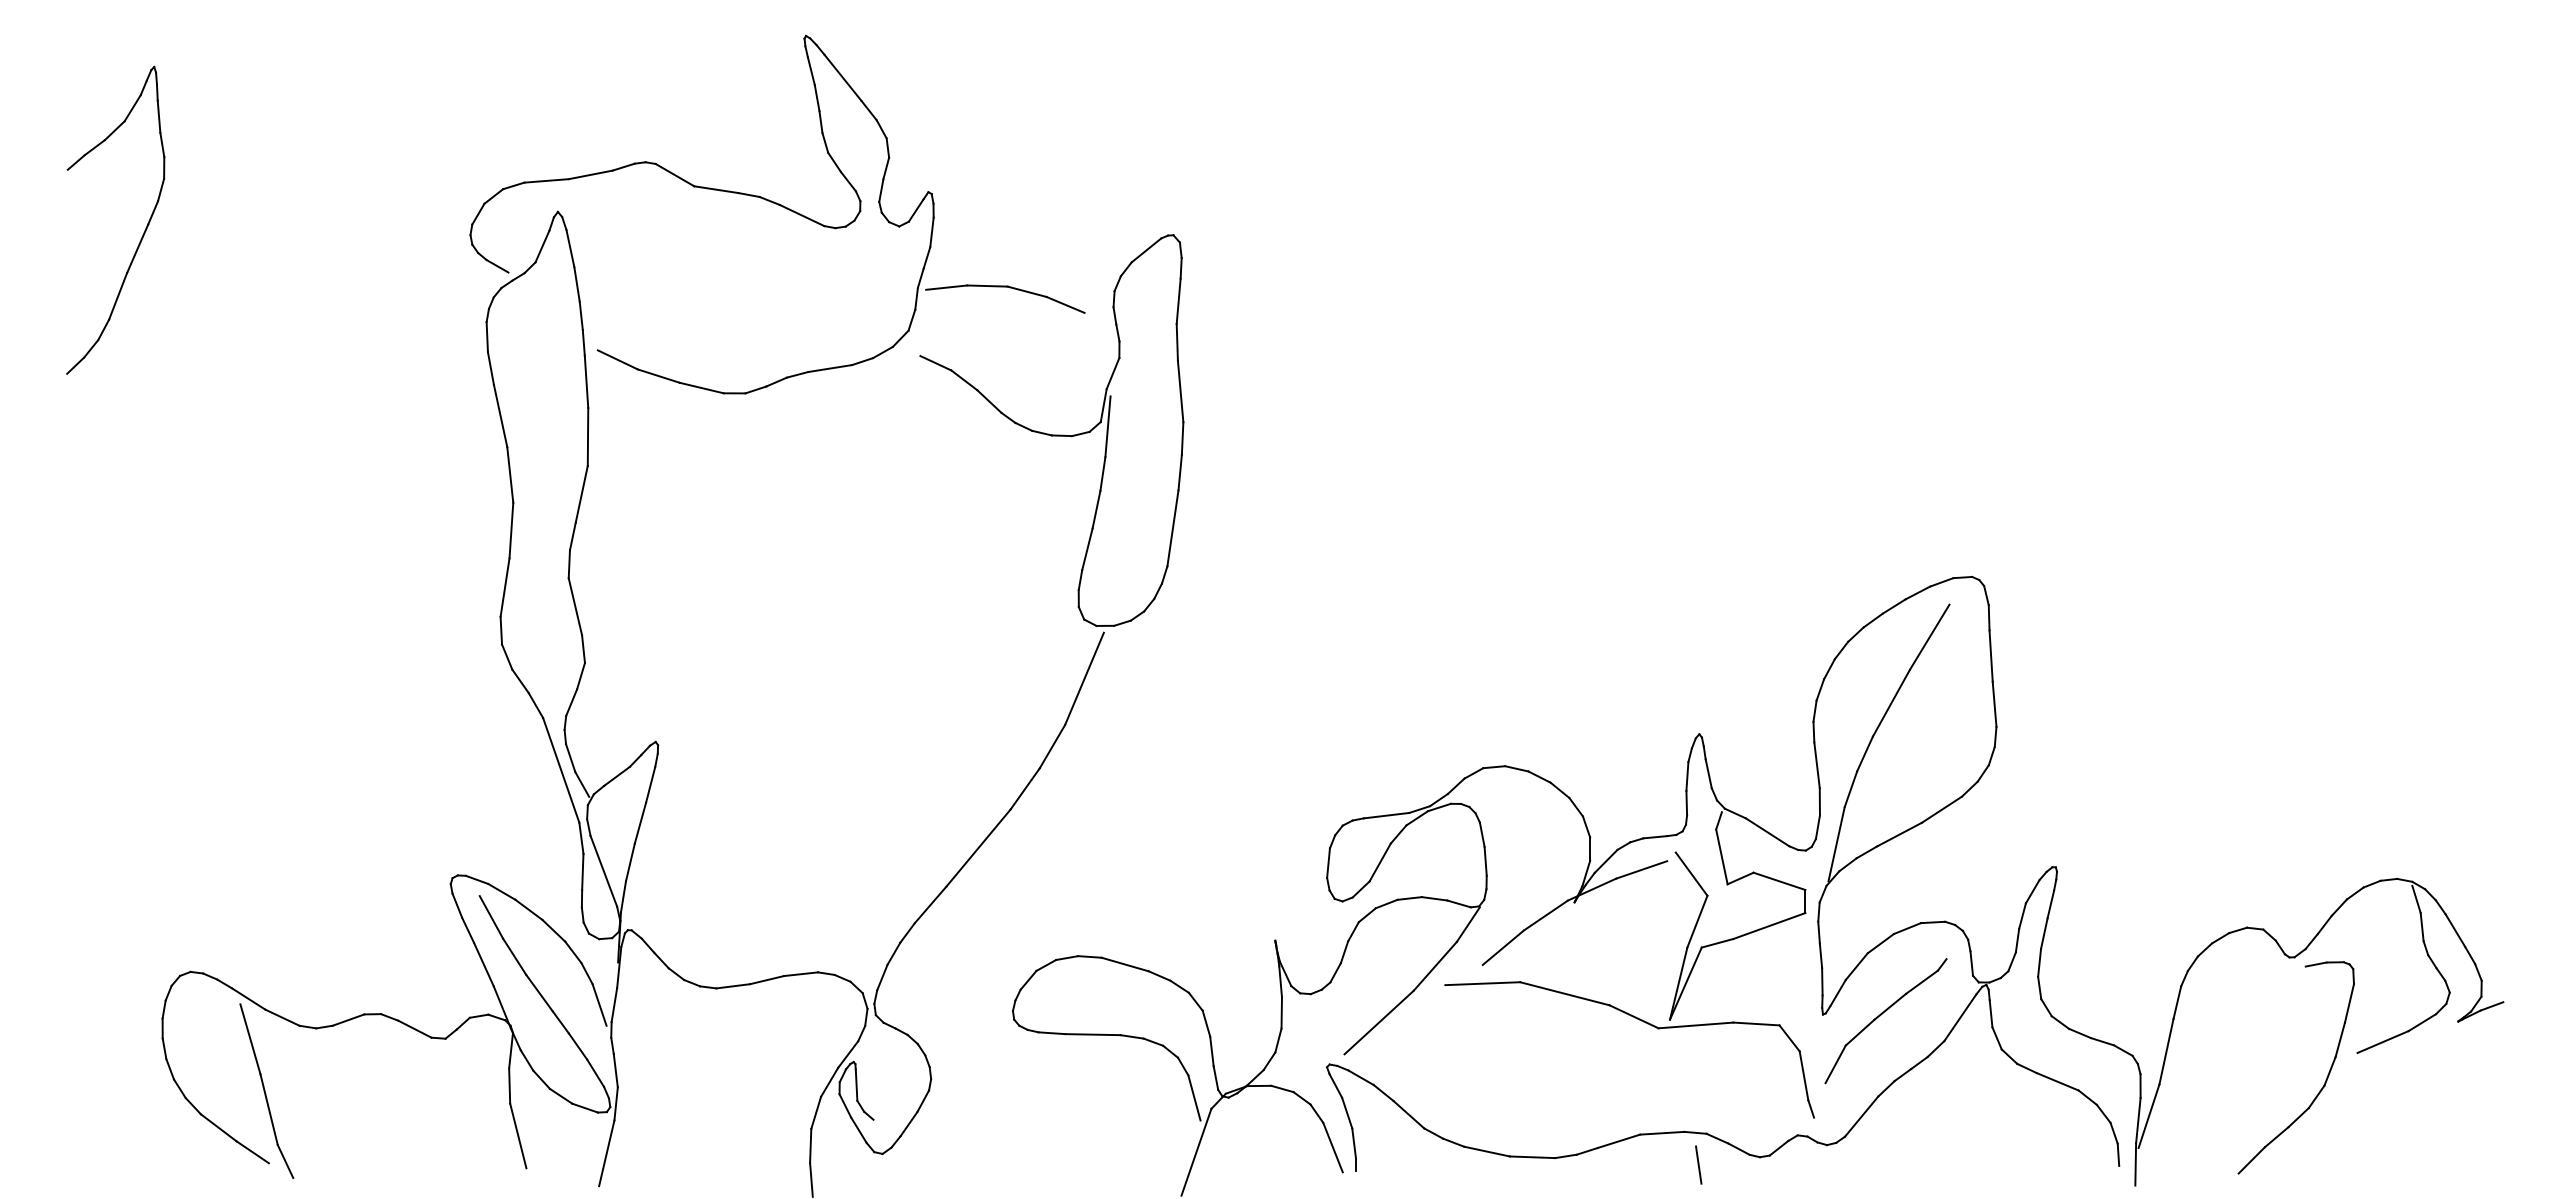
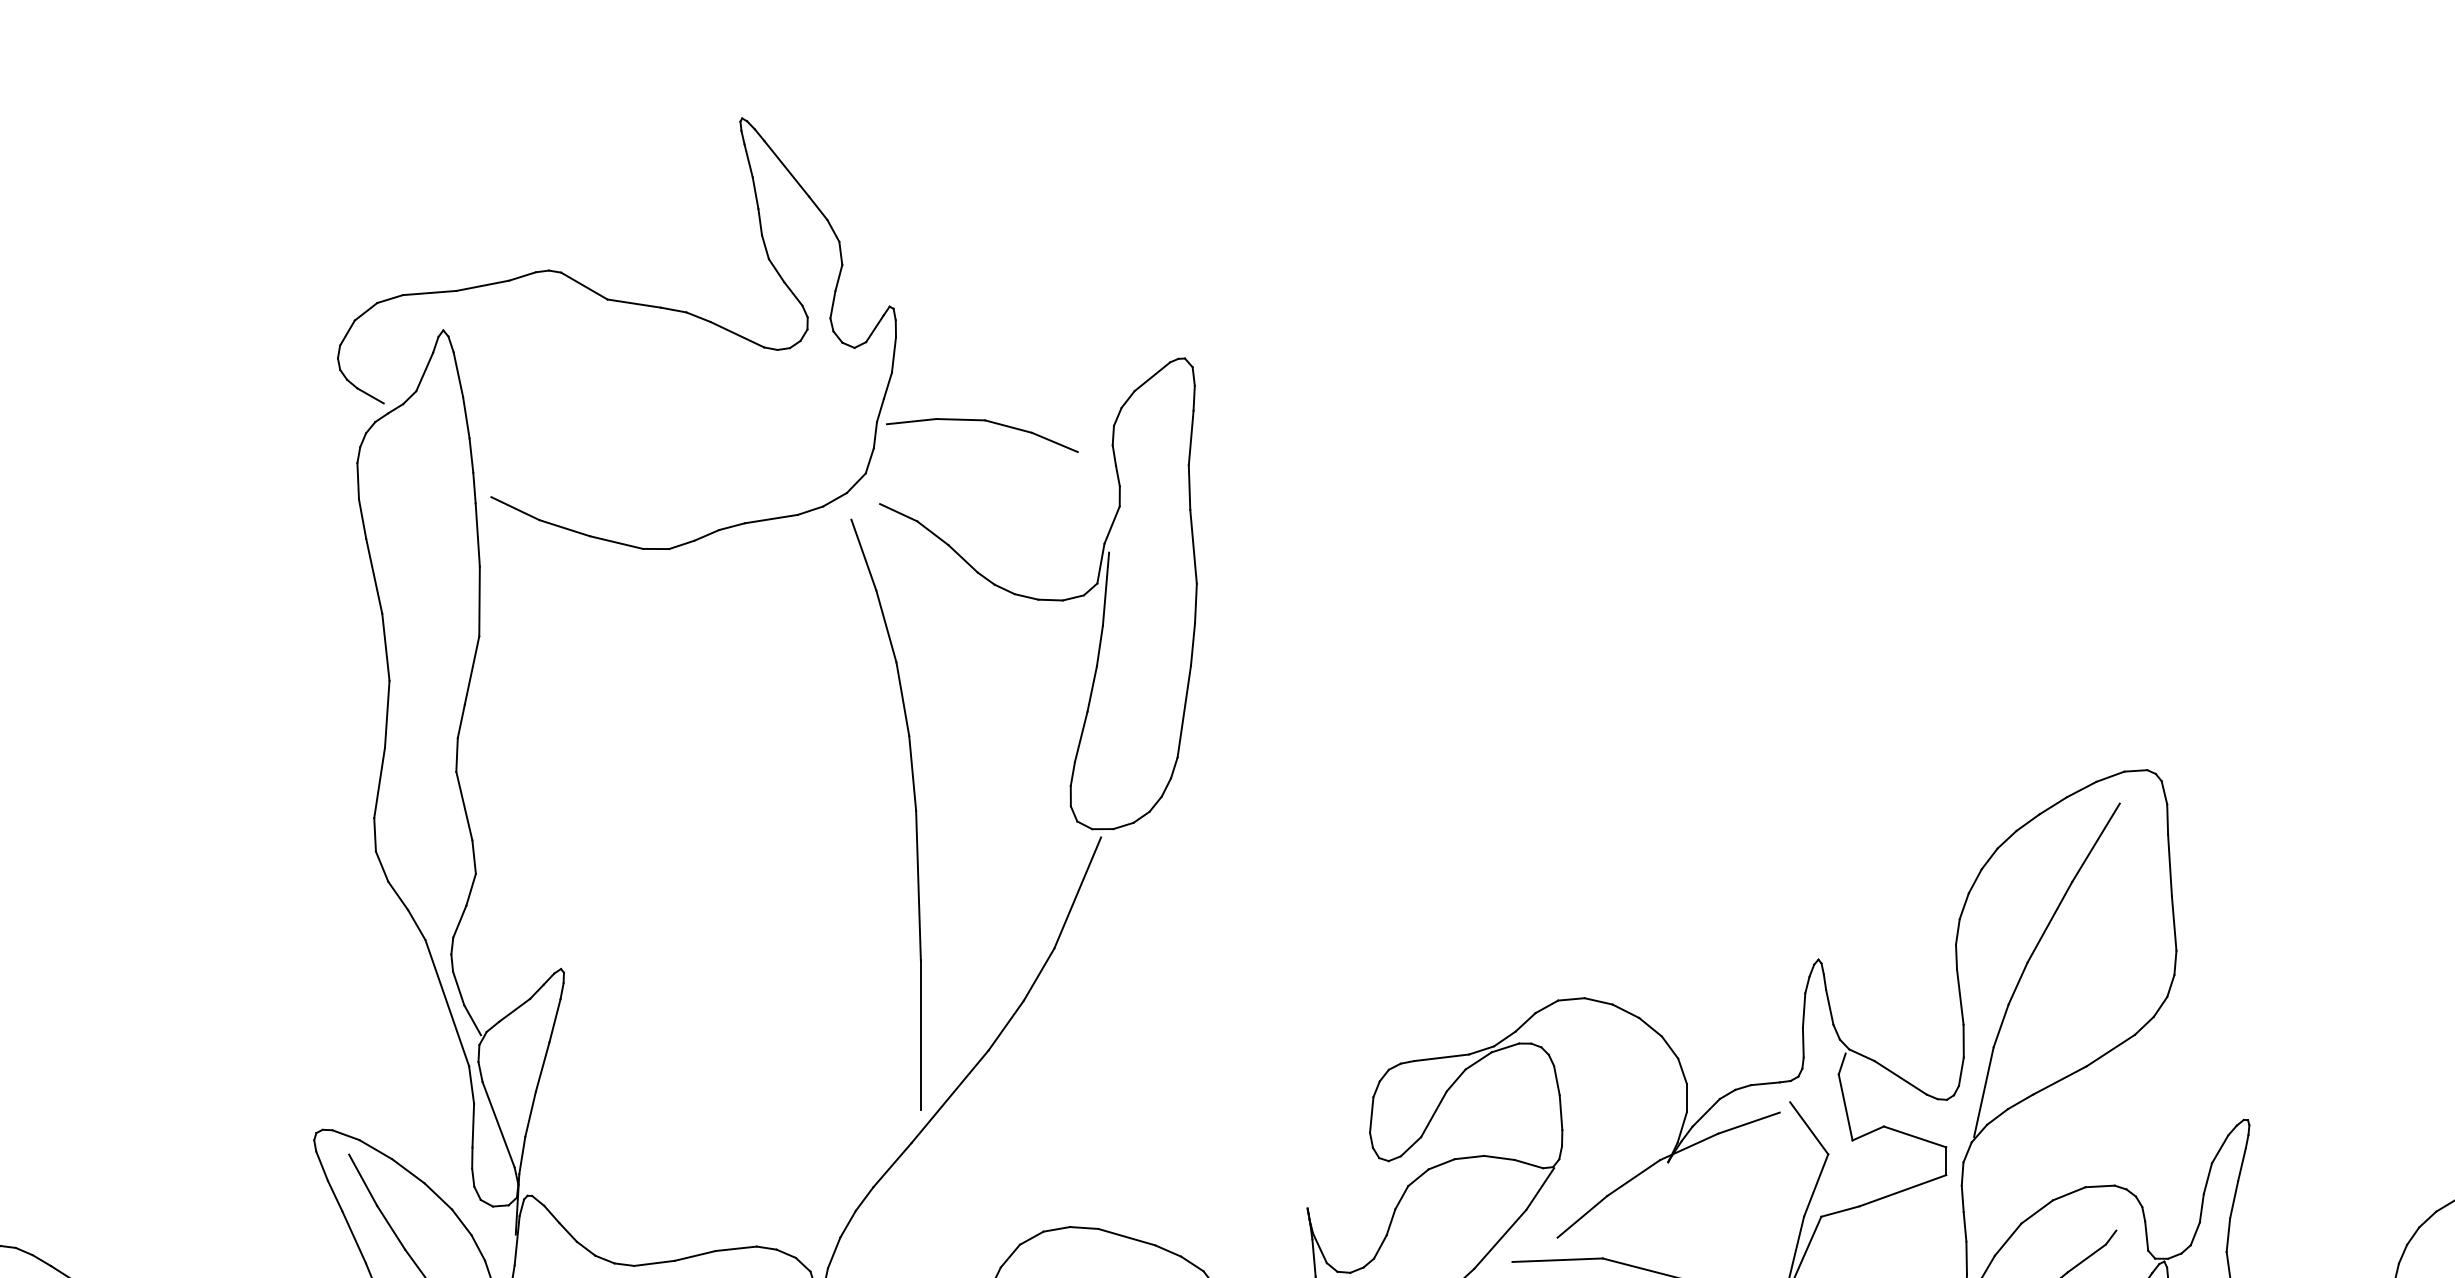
part: (949, 613) -> (915, 814), added

